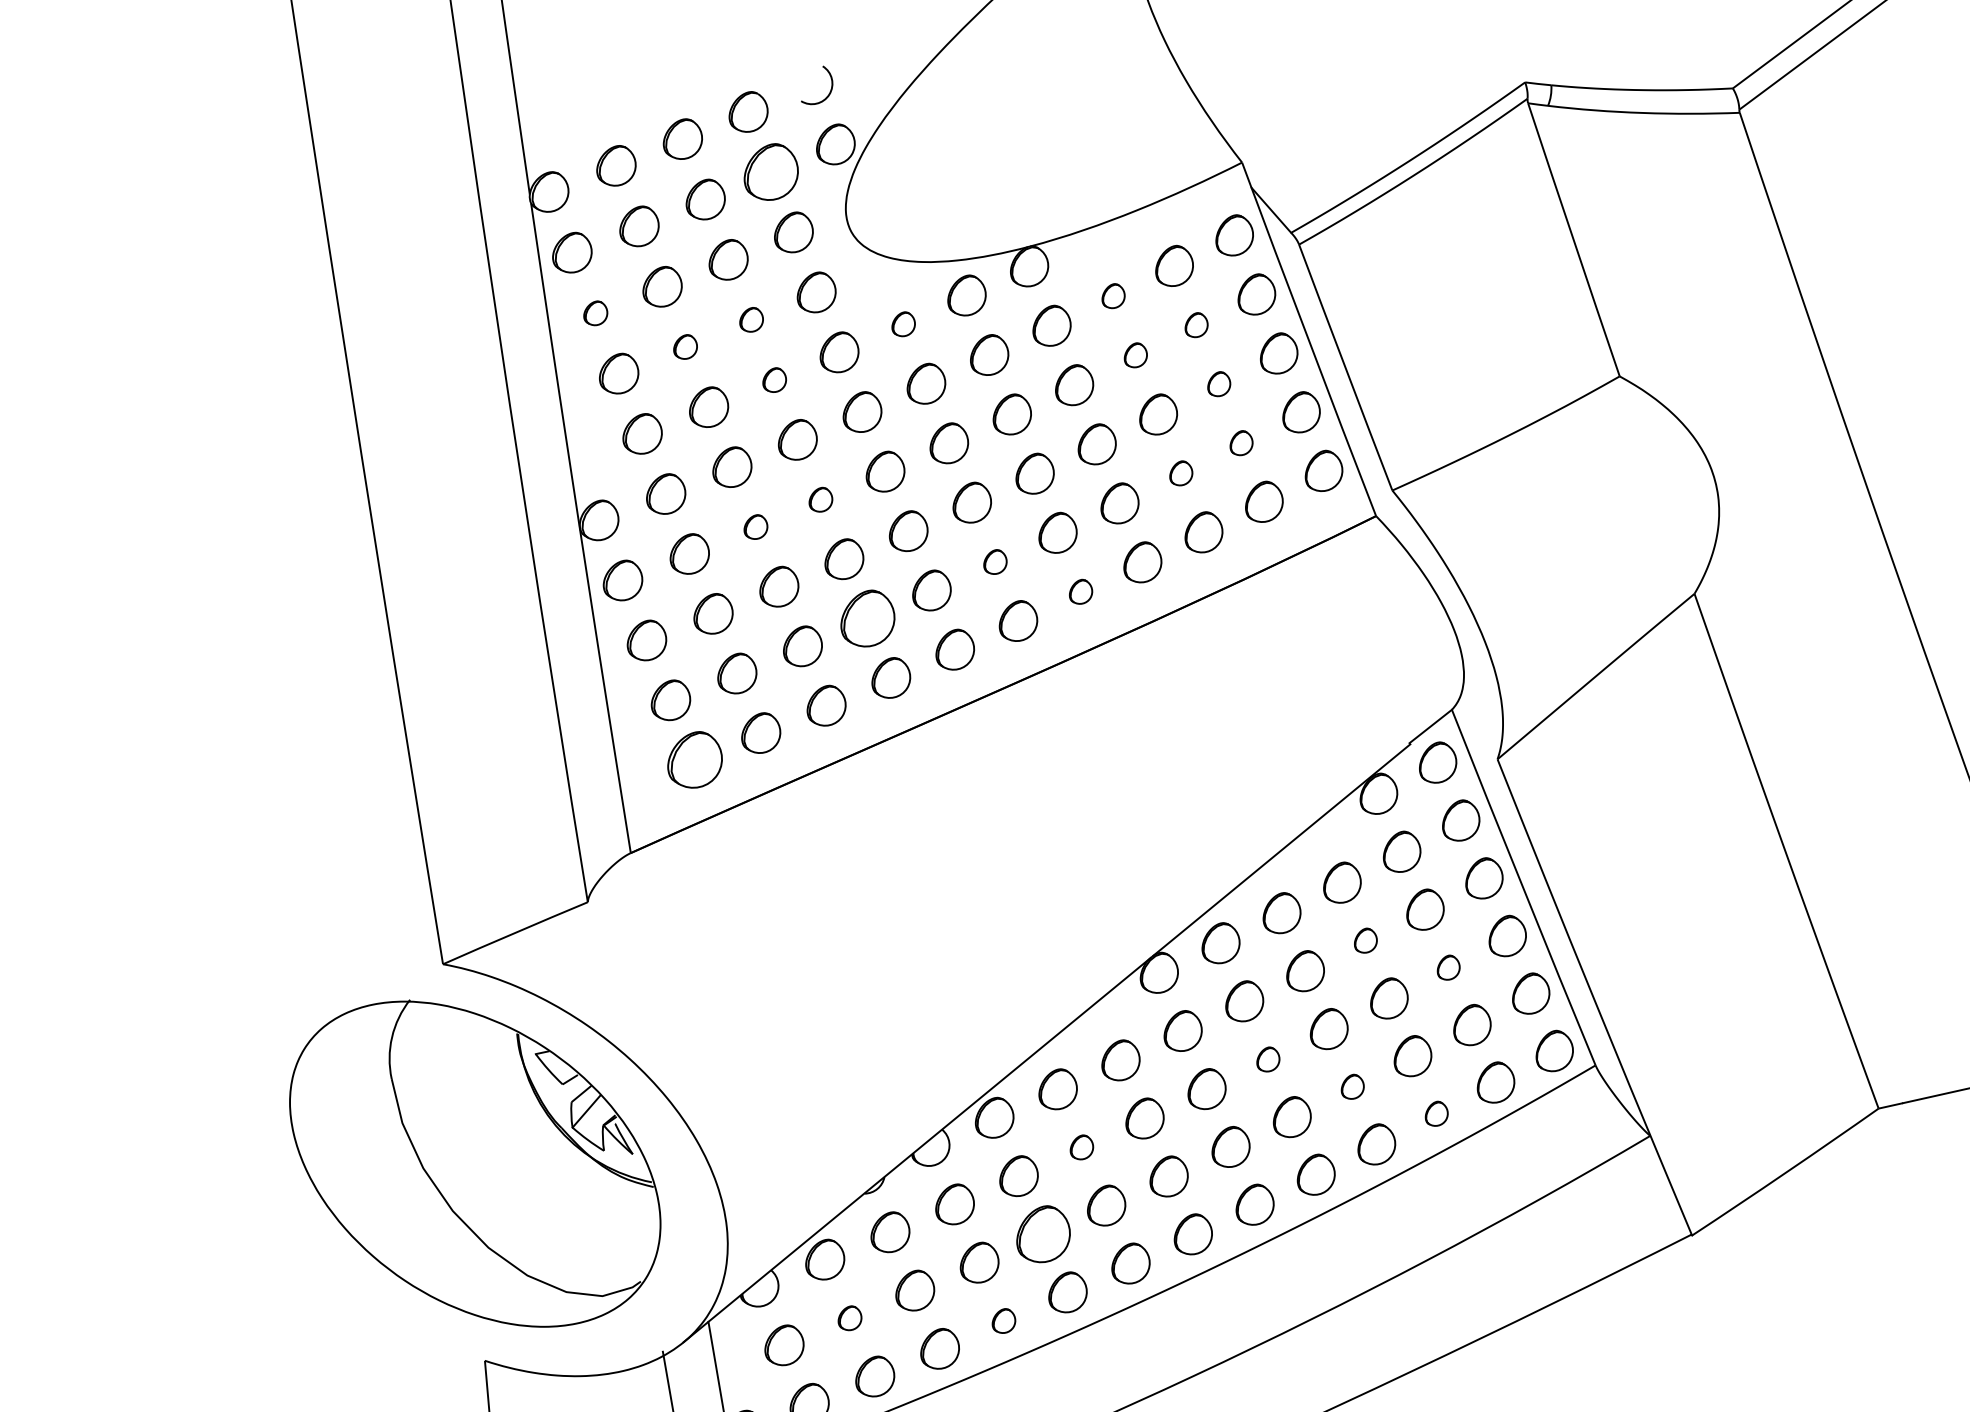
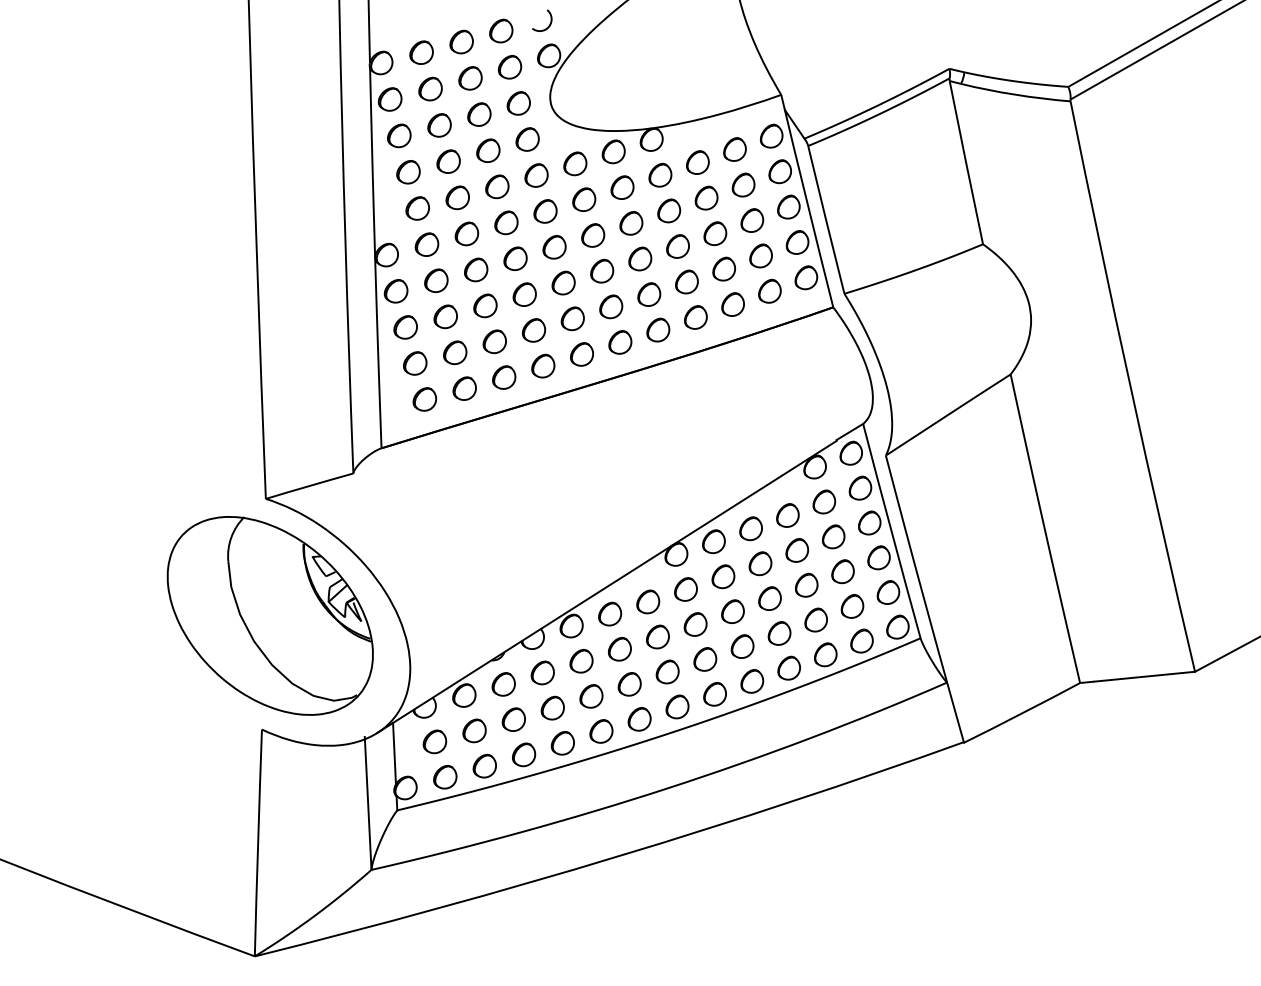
part: (770, 172) -> (509, 67), size x0.71
part: (1112, 296) -> (697, 162), size x1.67
part: (595, 312) -> (399, 135), size x1.67
part: (751, 319) -> (488, 150), size x1.67
part: (903, 323) -> (575, 163), size x1.67
part: (1196, 324) -> (743, 184), size x1.67
part: (685, 346) -> (448, 161), size x1.67
part: (1135, 354) -> (706, 197), size x1.67
part: (774, 379) -> (497, 186), size x1.67
part: (1219, 384) -> (752, 220), size x1.67
part: (1240, 442) -> (760, 255), size x1.67
part: (1181, 472) -> (724, 268), size x1.67
part: (820, 499) -> (515, 258), size x1.67
part: (756, 526) -> (476, 269), size x1.67
part: (995, 561) -> (611, 306), size x1.67
part: (1080, 590) -> (658, 329), size x1.67
part: (866, 618) -> (533, 330), size x0.71
part: (694, 760) -> (424, 399), size x0.71
part: (1365, 940) -> (797, 550), size x1.67
part: (1447, 967) -> (842, 571), size x1.67
part: (1267, 1059) -> (732, 611), size x1.67
part: (1352, 1086) -> (779, 633), size x1.67
part: (1435, 1113) -> (825, 654), size x1.67
part: (1081, 1146) -> (619, 648), size x1.67
part: (1043, 1234) -> (591, 696), size x0.71
part: (849, 1317) -> (474, 730), size x1.67
part: (1003, 1321) -> (562, 743), size x1.67

